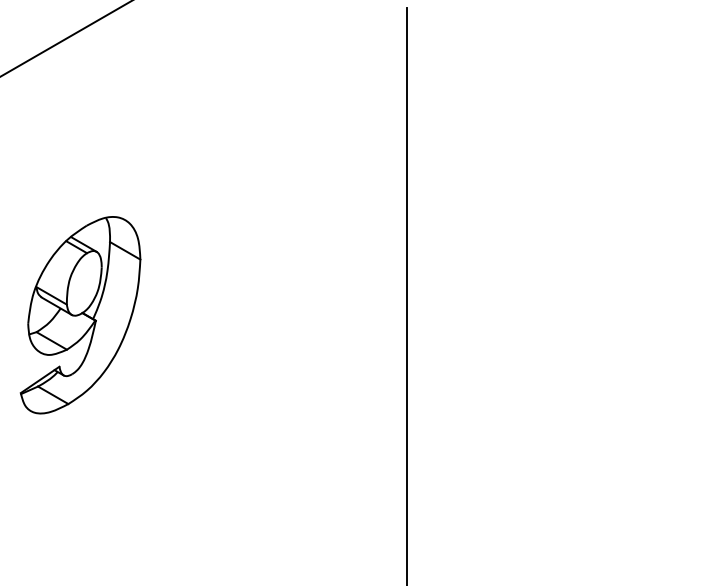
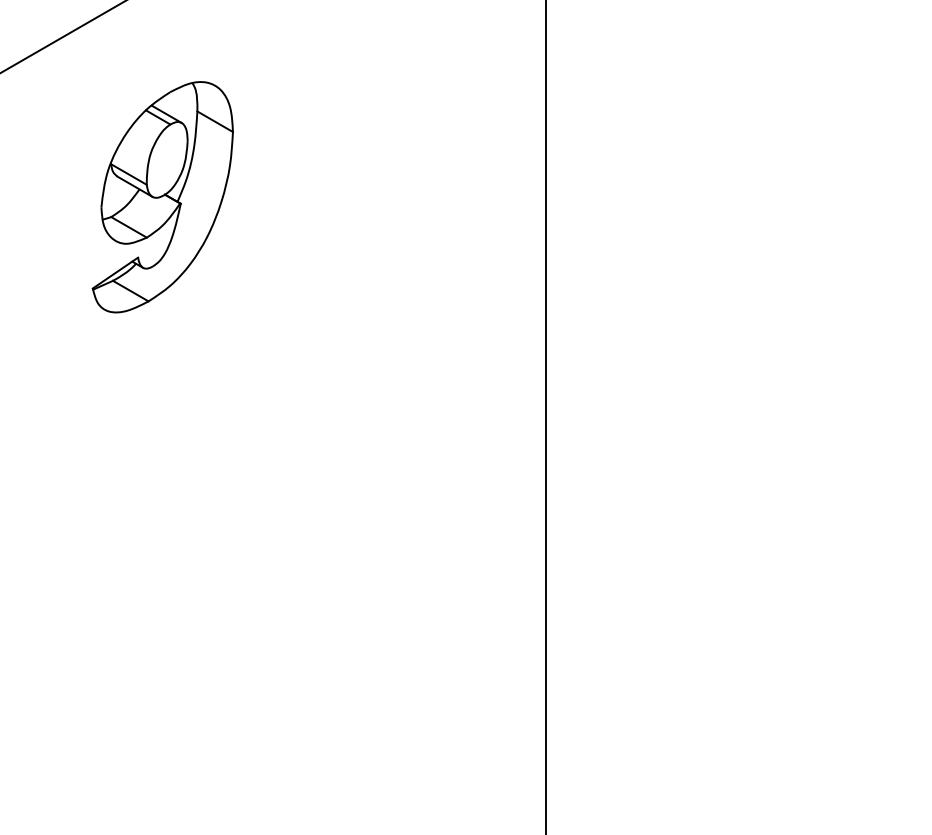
part: (80, 315) -> (162, 197), moved

